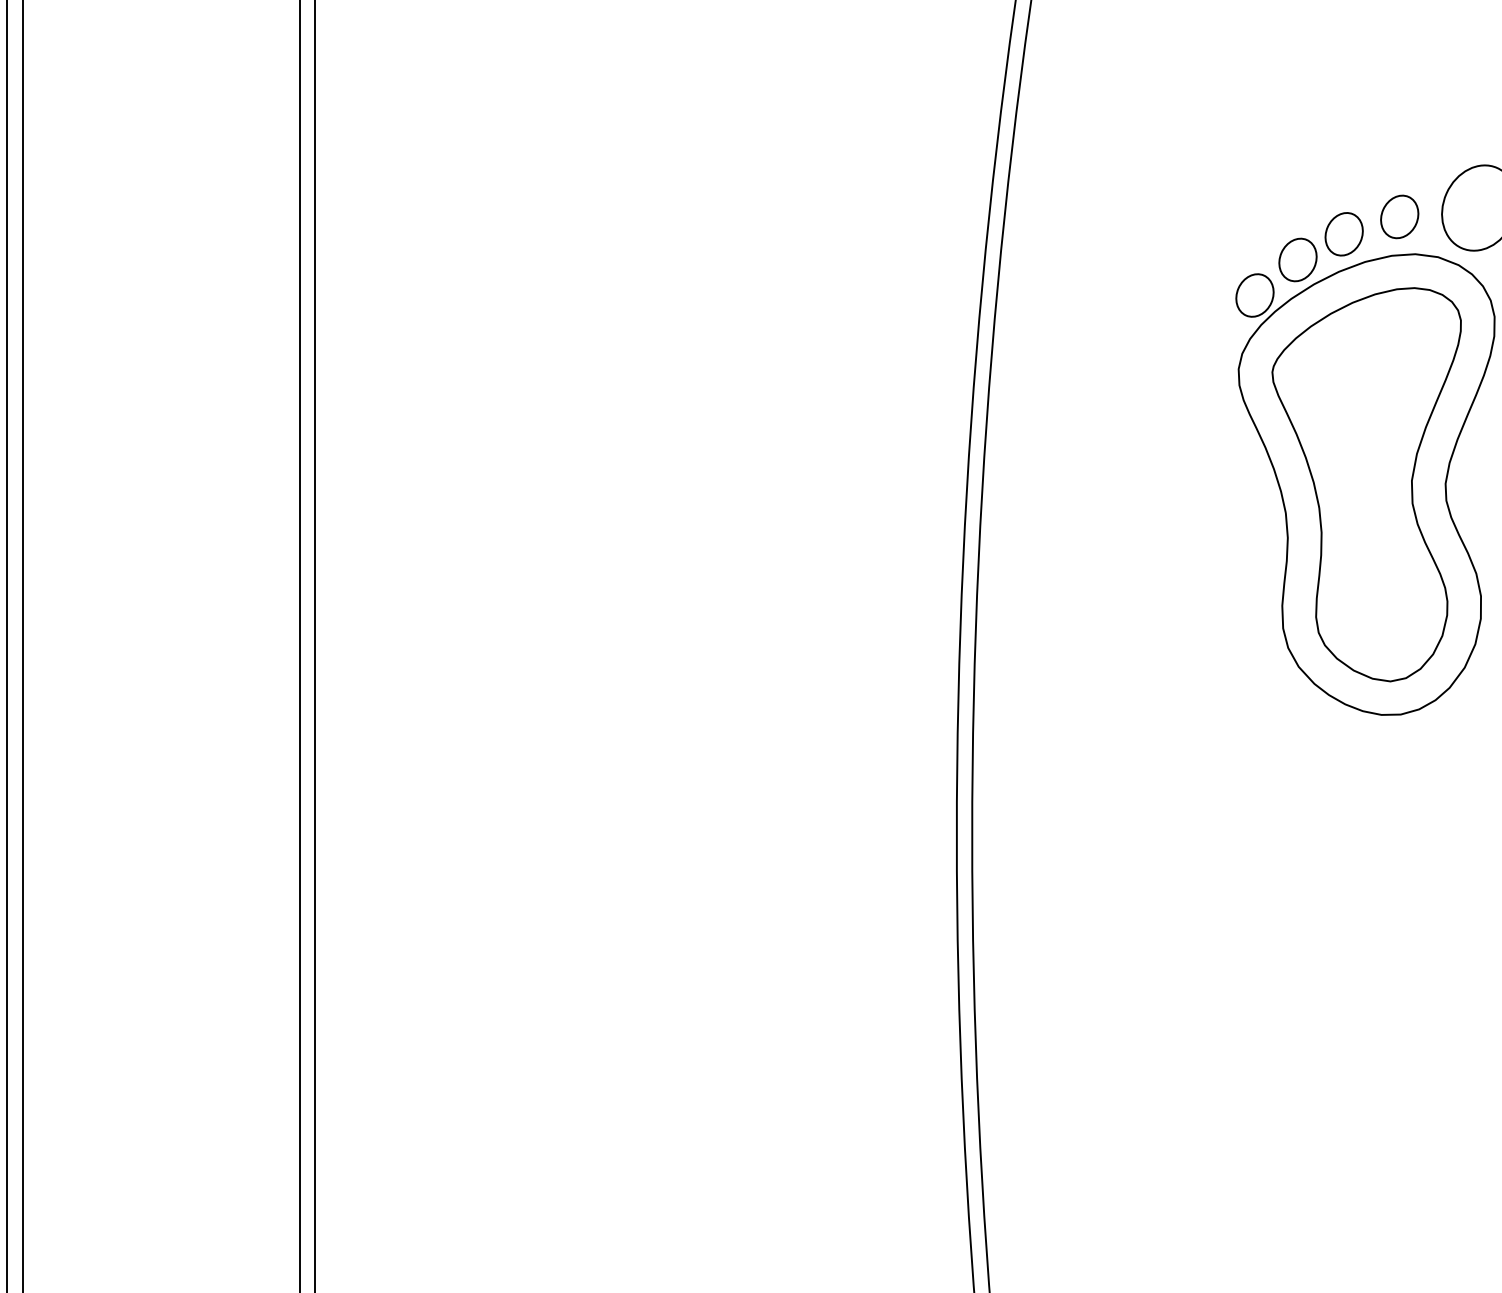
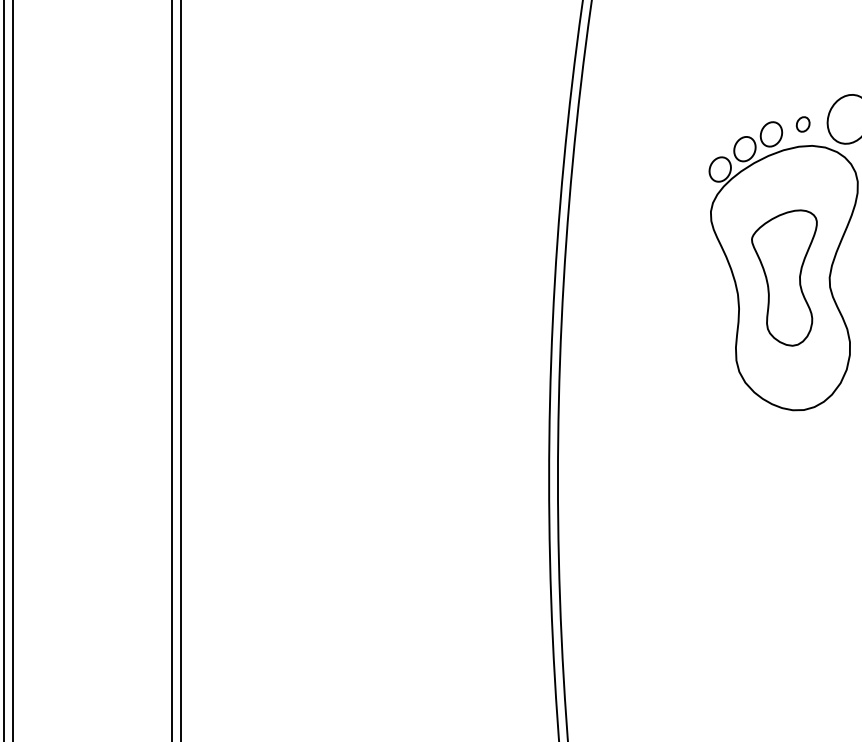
part: (1398, 217) -> (802, 124), size x0.6
part: (1366, 483) -> (784, 277), size x0.6

